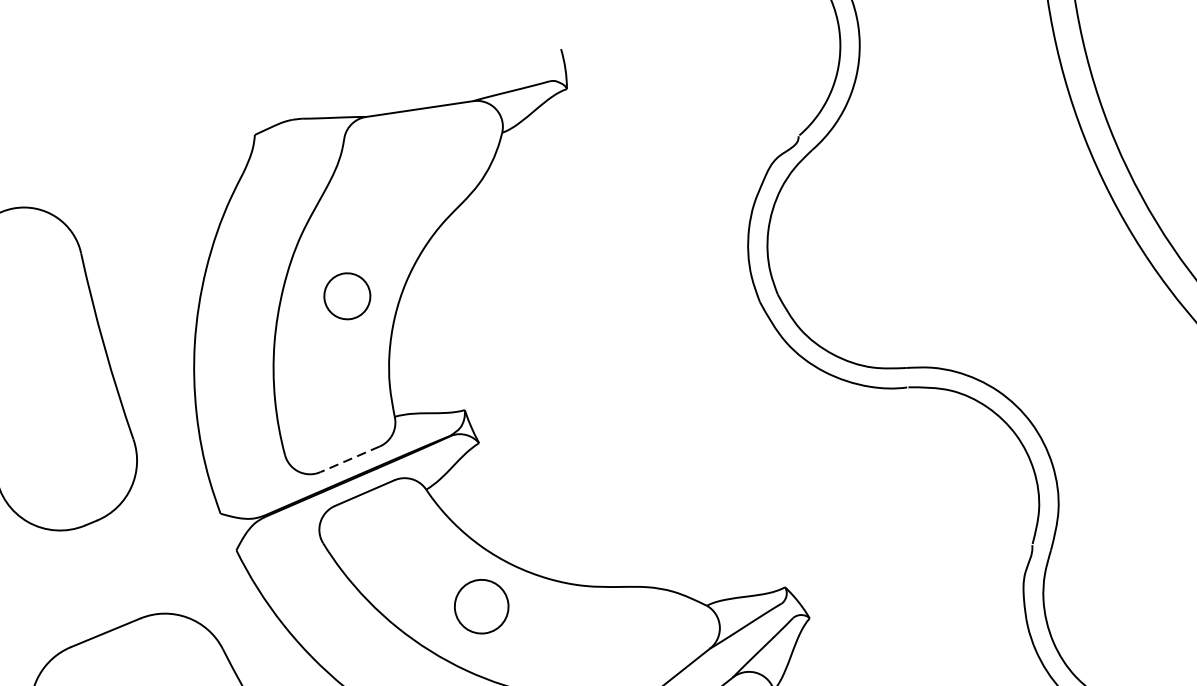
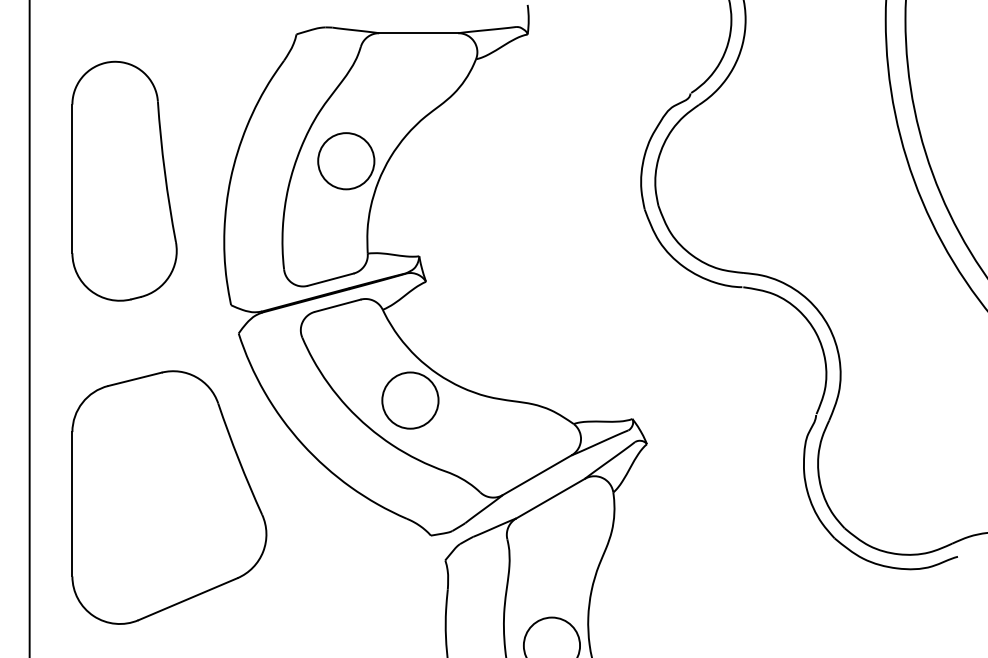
circle: (347, 296) -> (346, 161), size x1.67
line: (349, 459) -> (330, 279), dashed -> solid
circle: (481, 606) -> (410, 400), size x1.43

